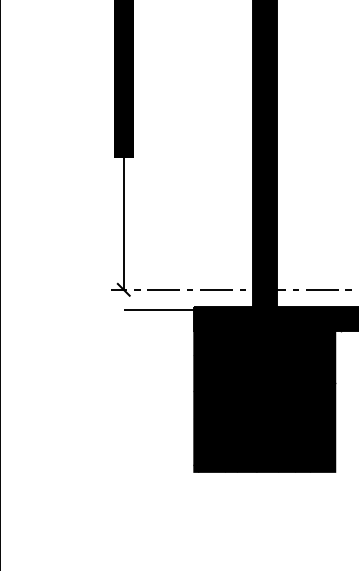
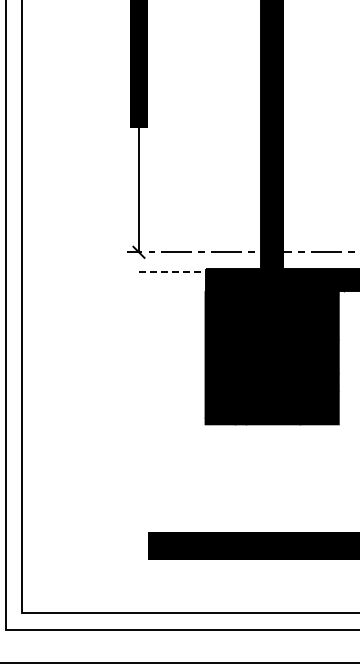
line: (159, 310) -> (172, 271), solid -> dashed

